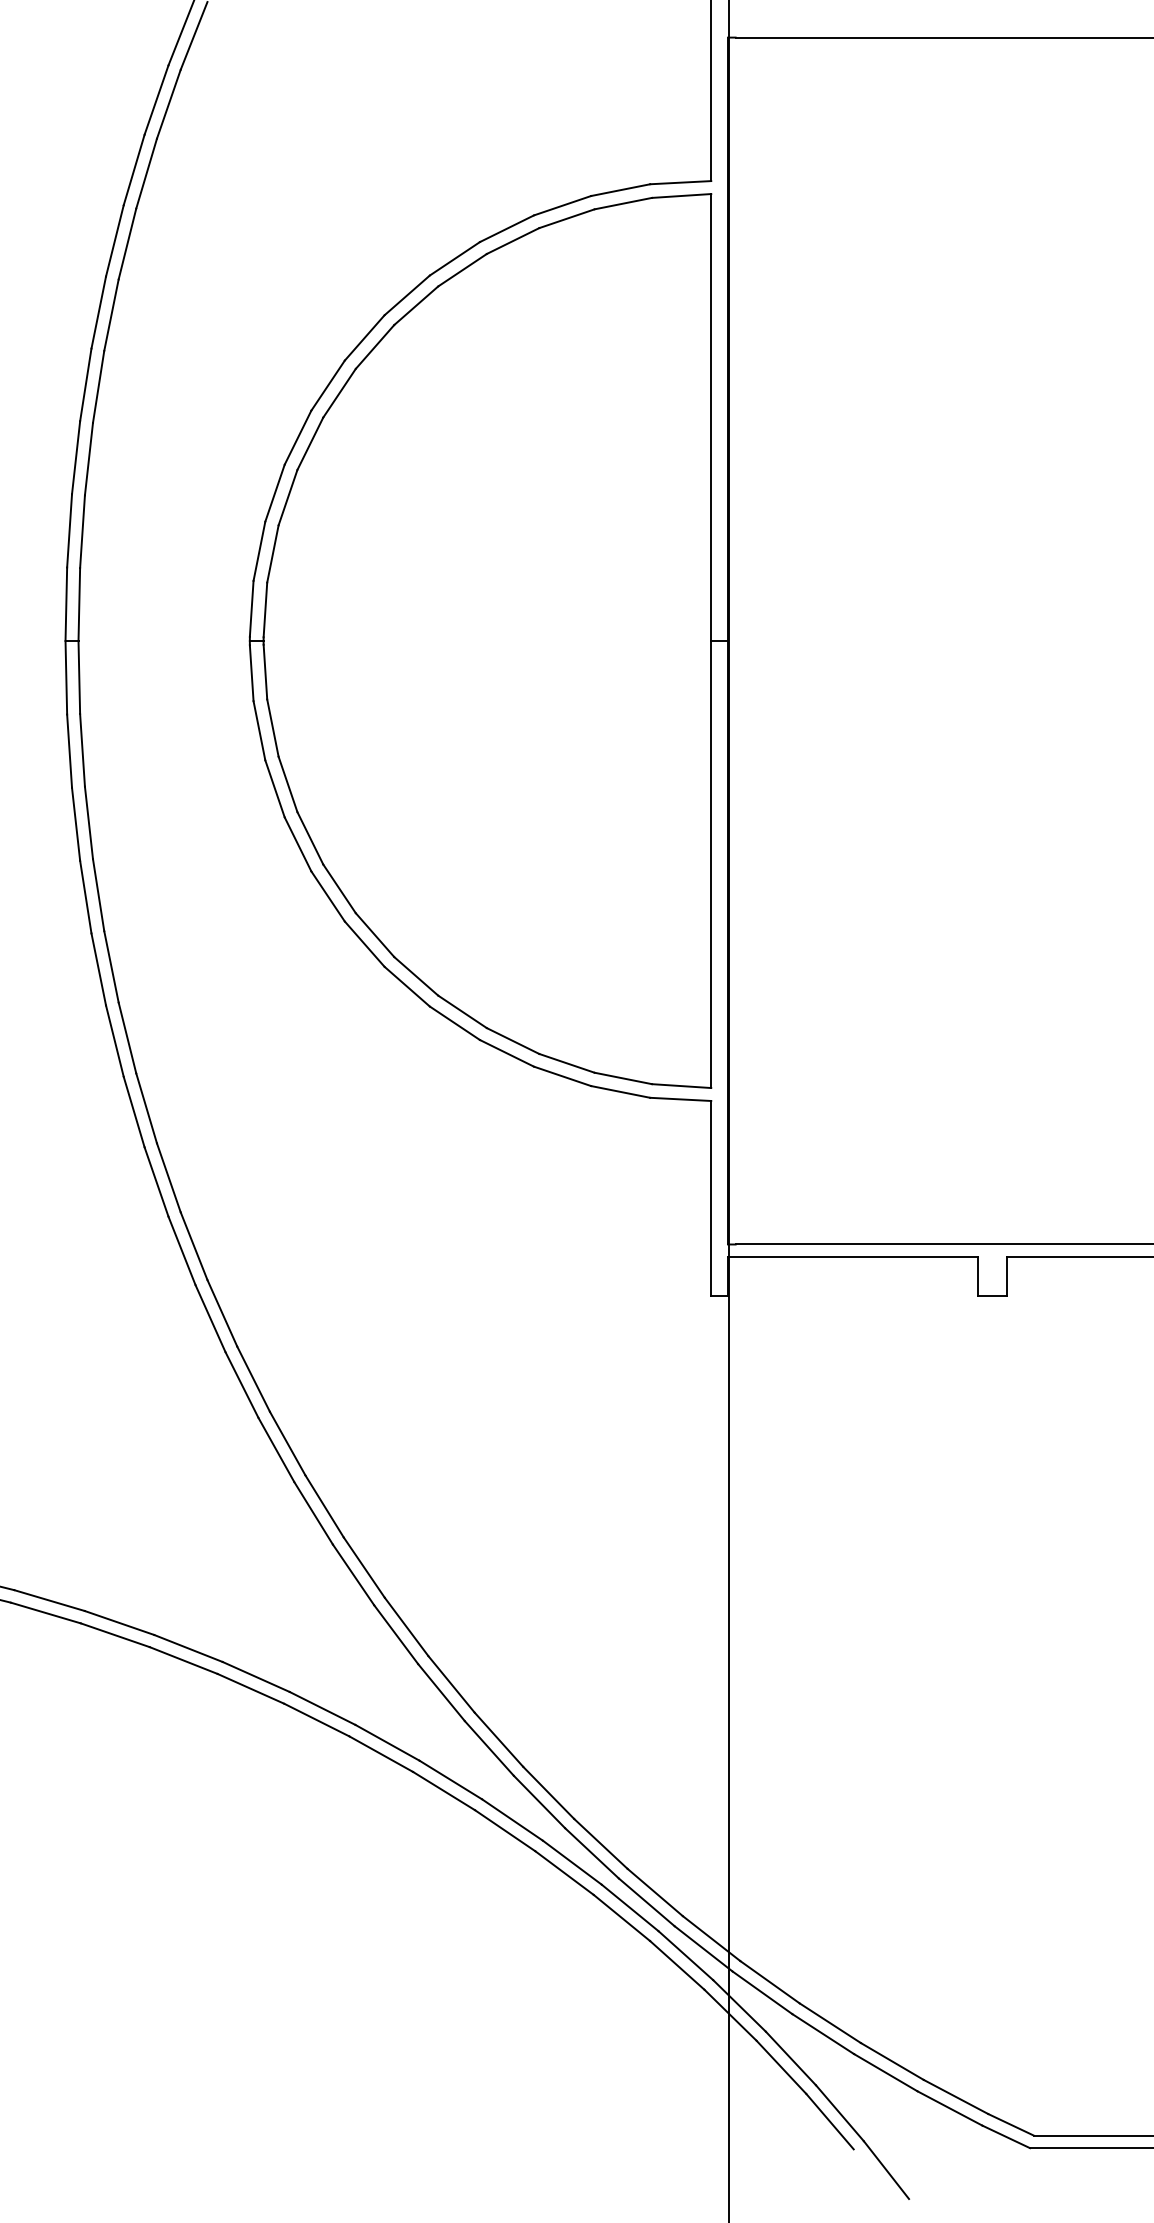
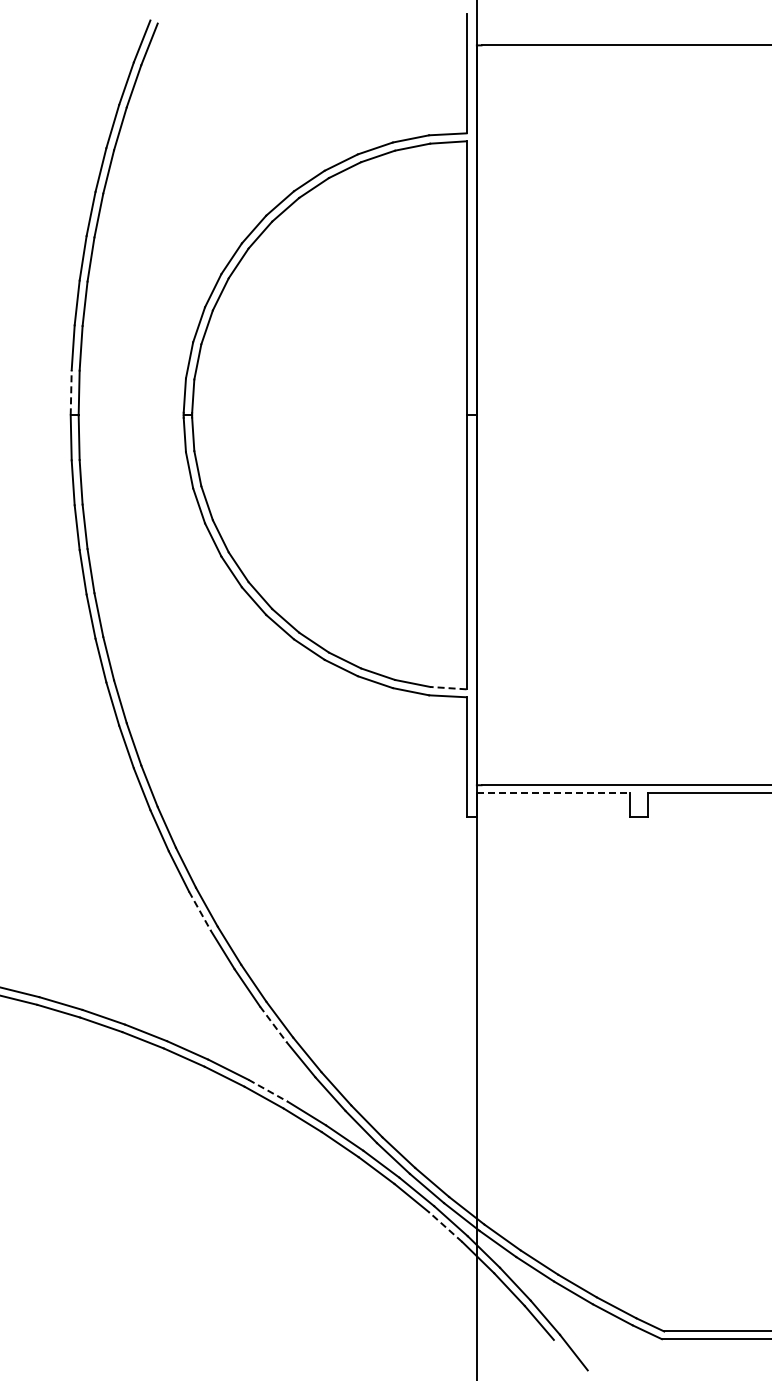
line: (66, 603) -> (71, 392), solid -> dashed
line: (680, 1086) -> (447, 688), solid -> dashed
line: (853, 1257) -> (553, 793), solid -> dashed
line: (275, 1450) -> (199, 911), solid -> dashed
line: (396, 1634) -> (273, 1024), solid -> dashed
line: (388, 1742) -> (268, 1090), solid -> dashed
line: (676, 1964) -> (445, 1226), solid -> dashed

